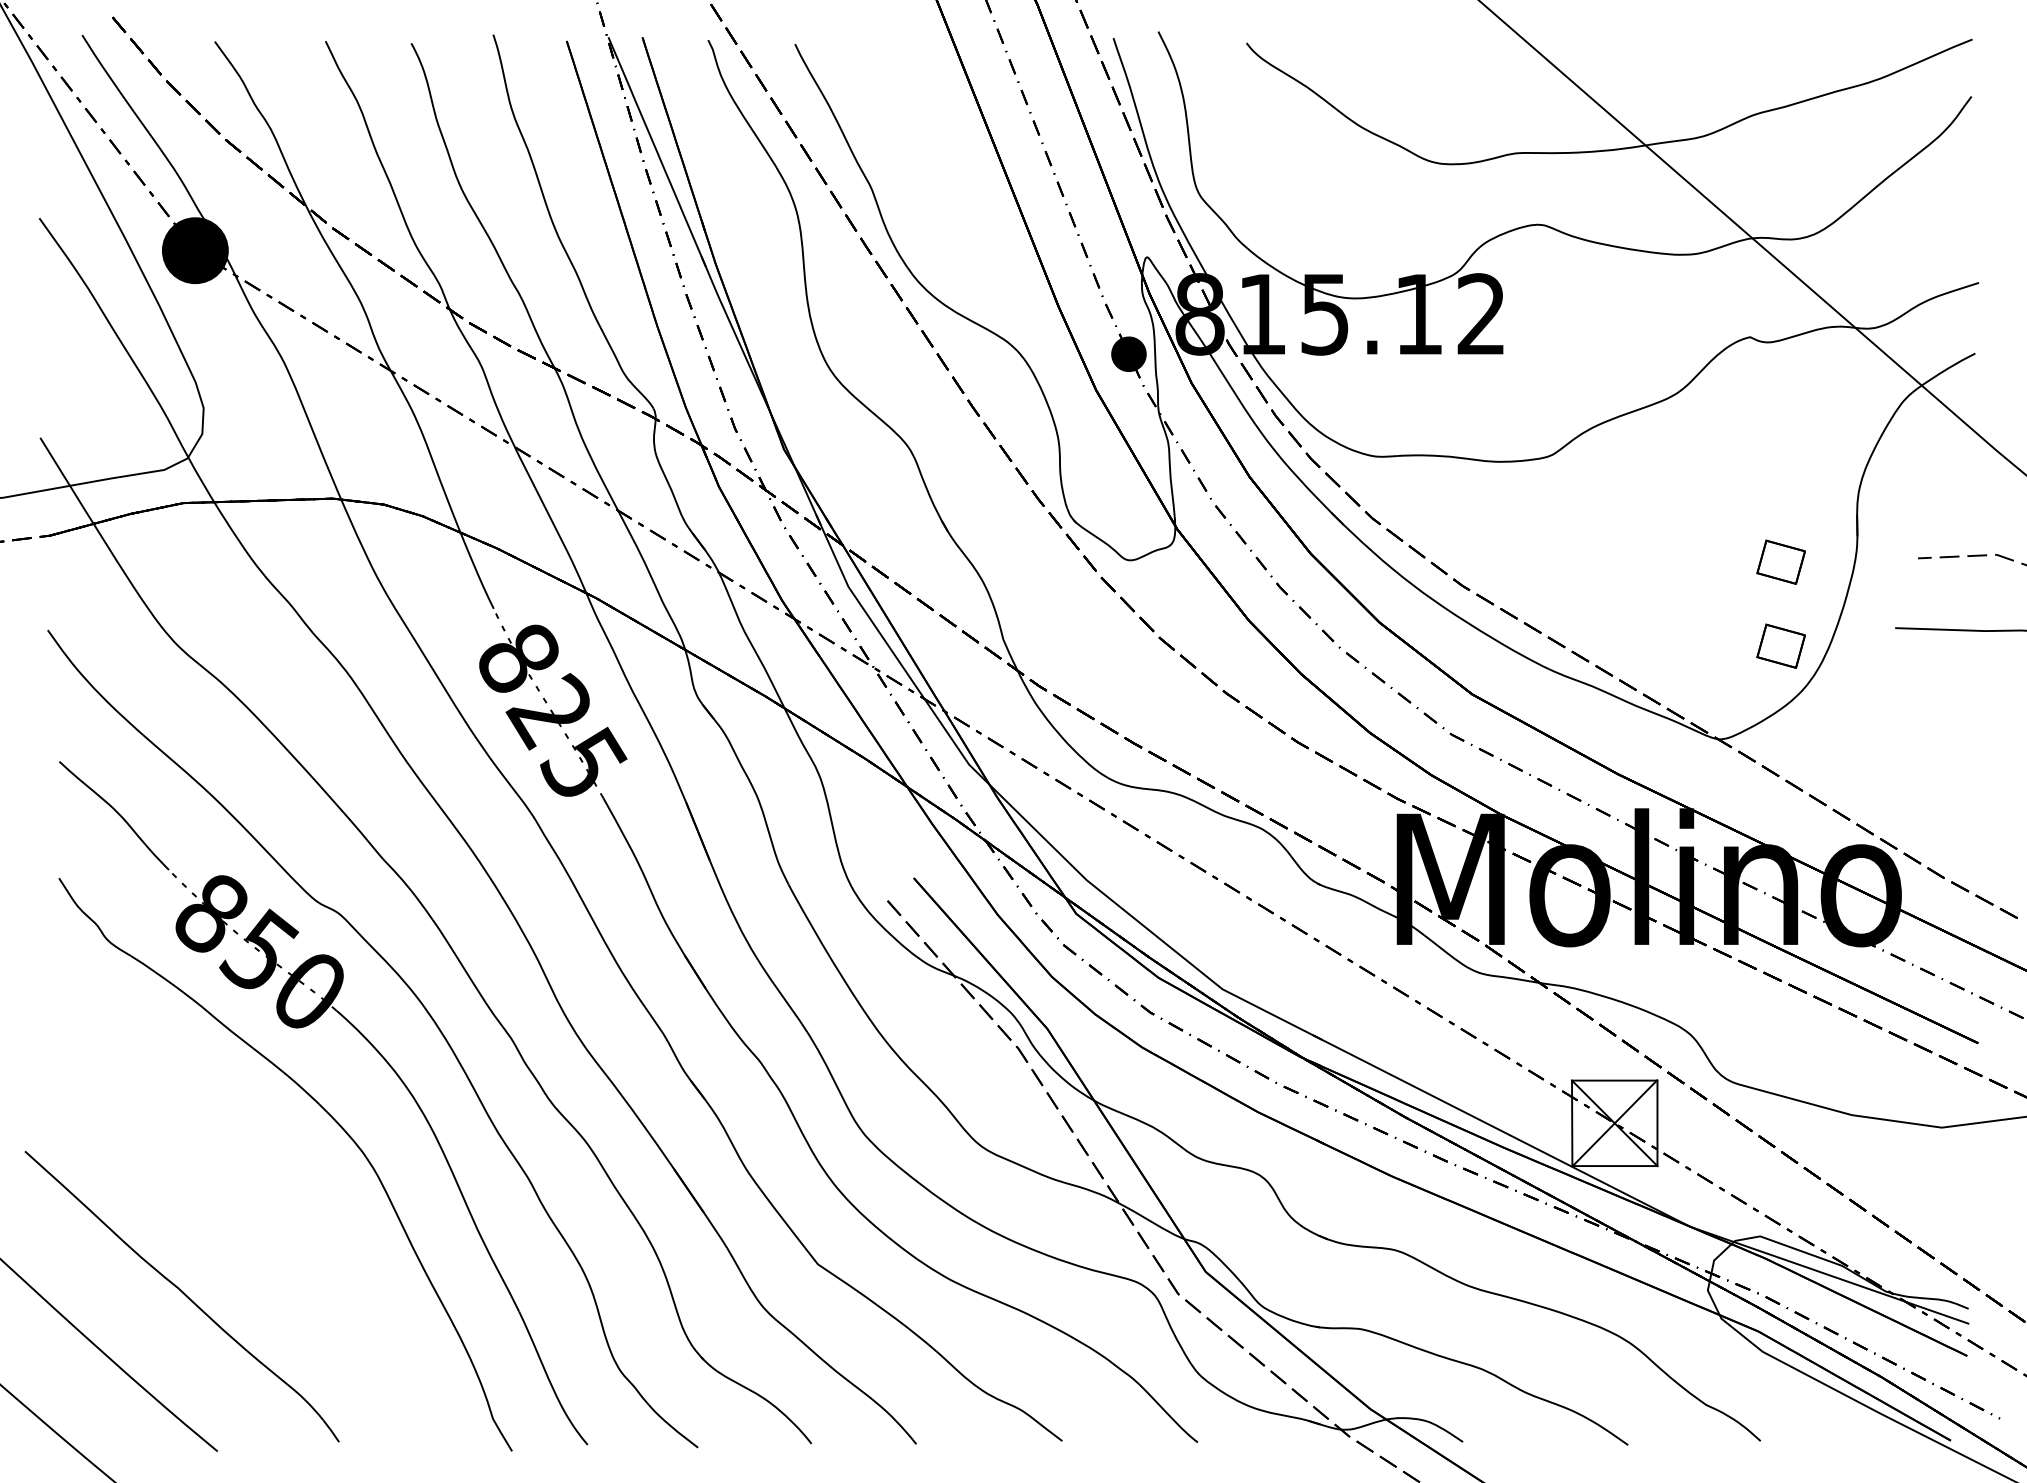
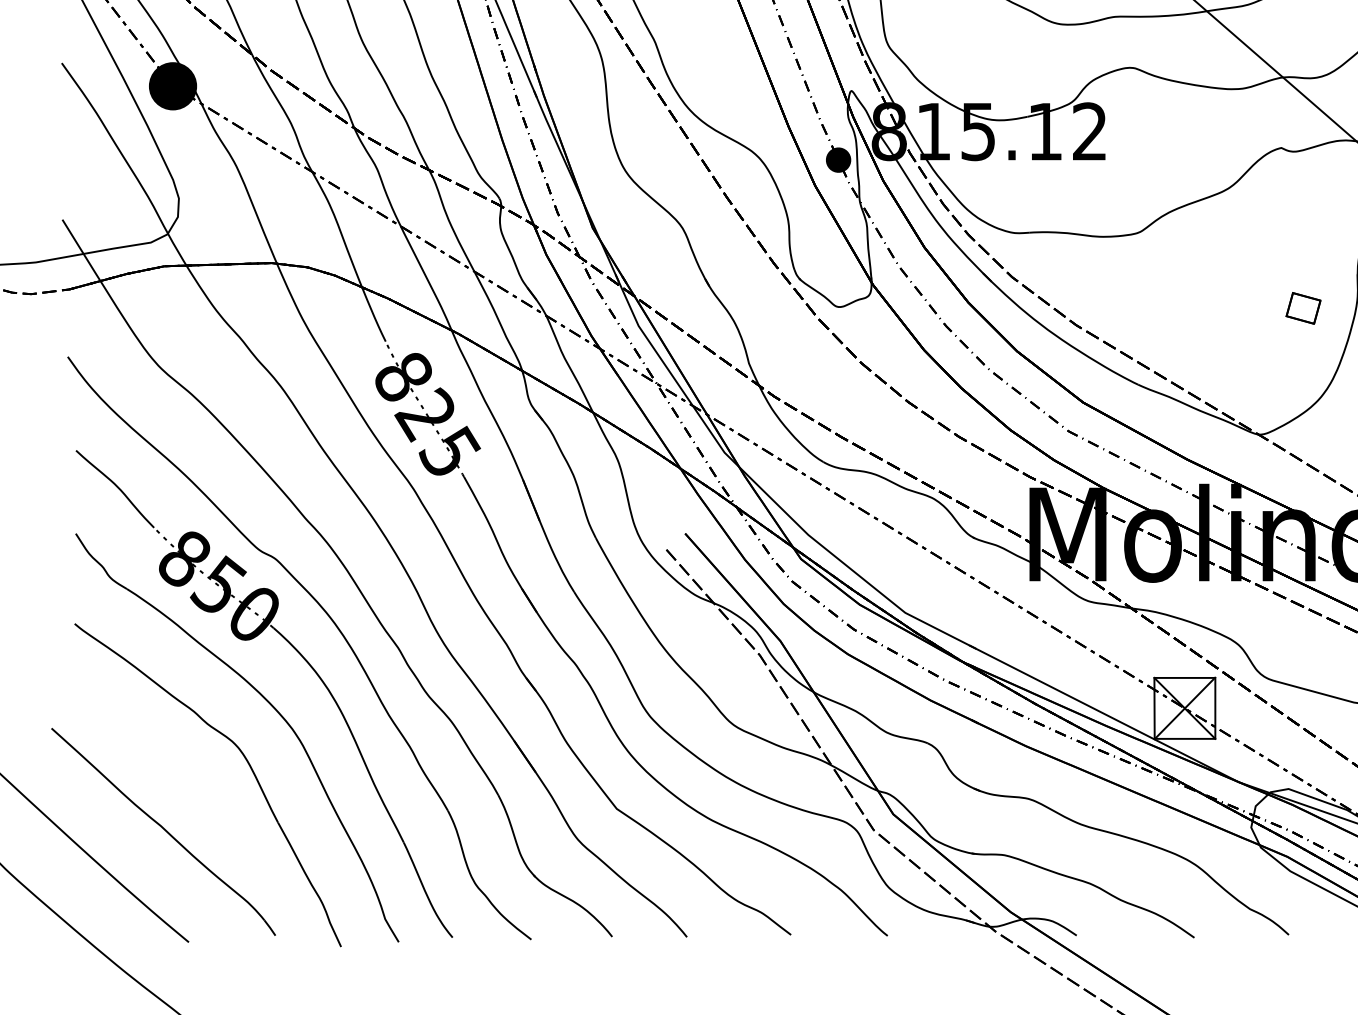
part: (1780, 645) -> (1303, 367), removed
part: (298, 1197) -> (246, 761), added

